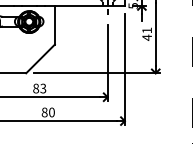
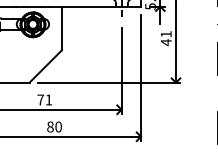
text: (39, 88) -> (44, 99), 83 -> 71

